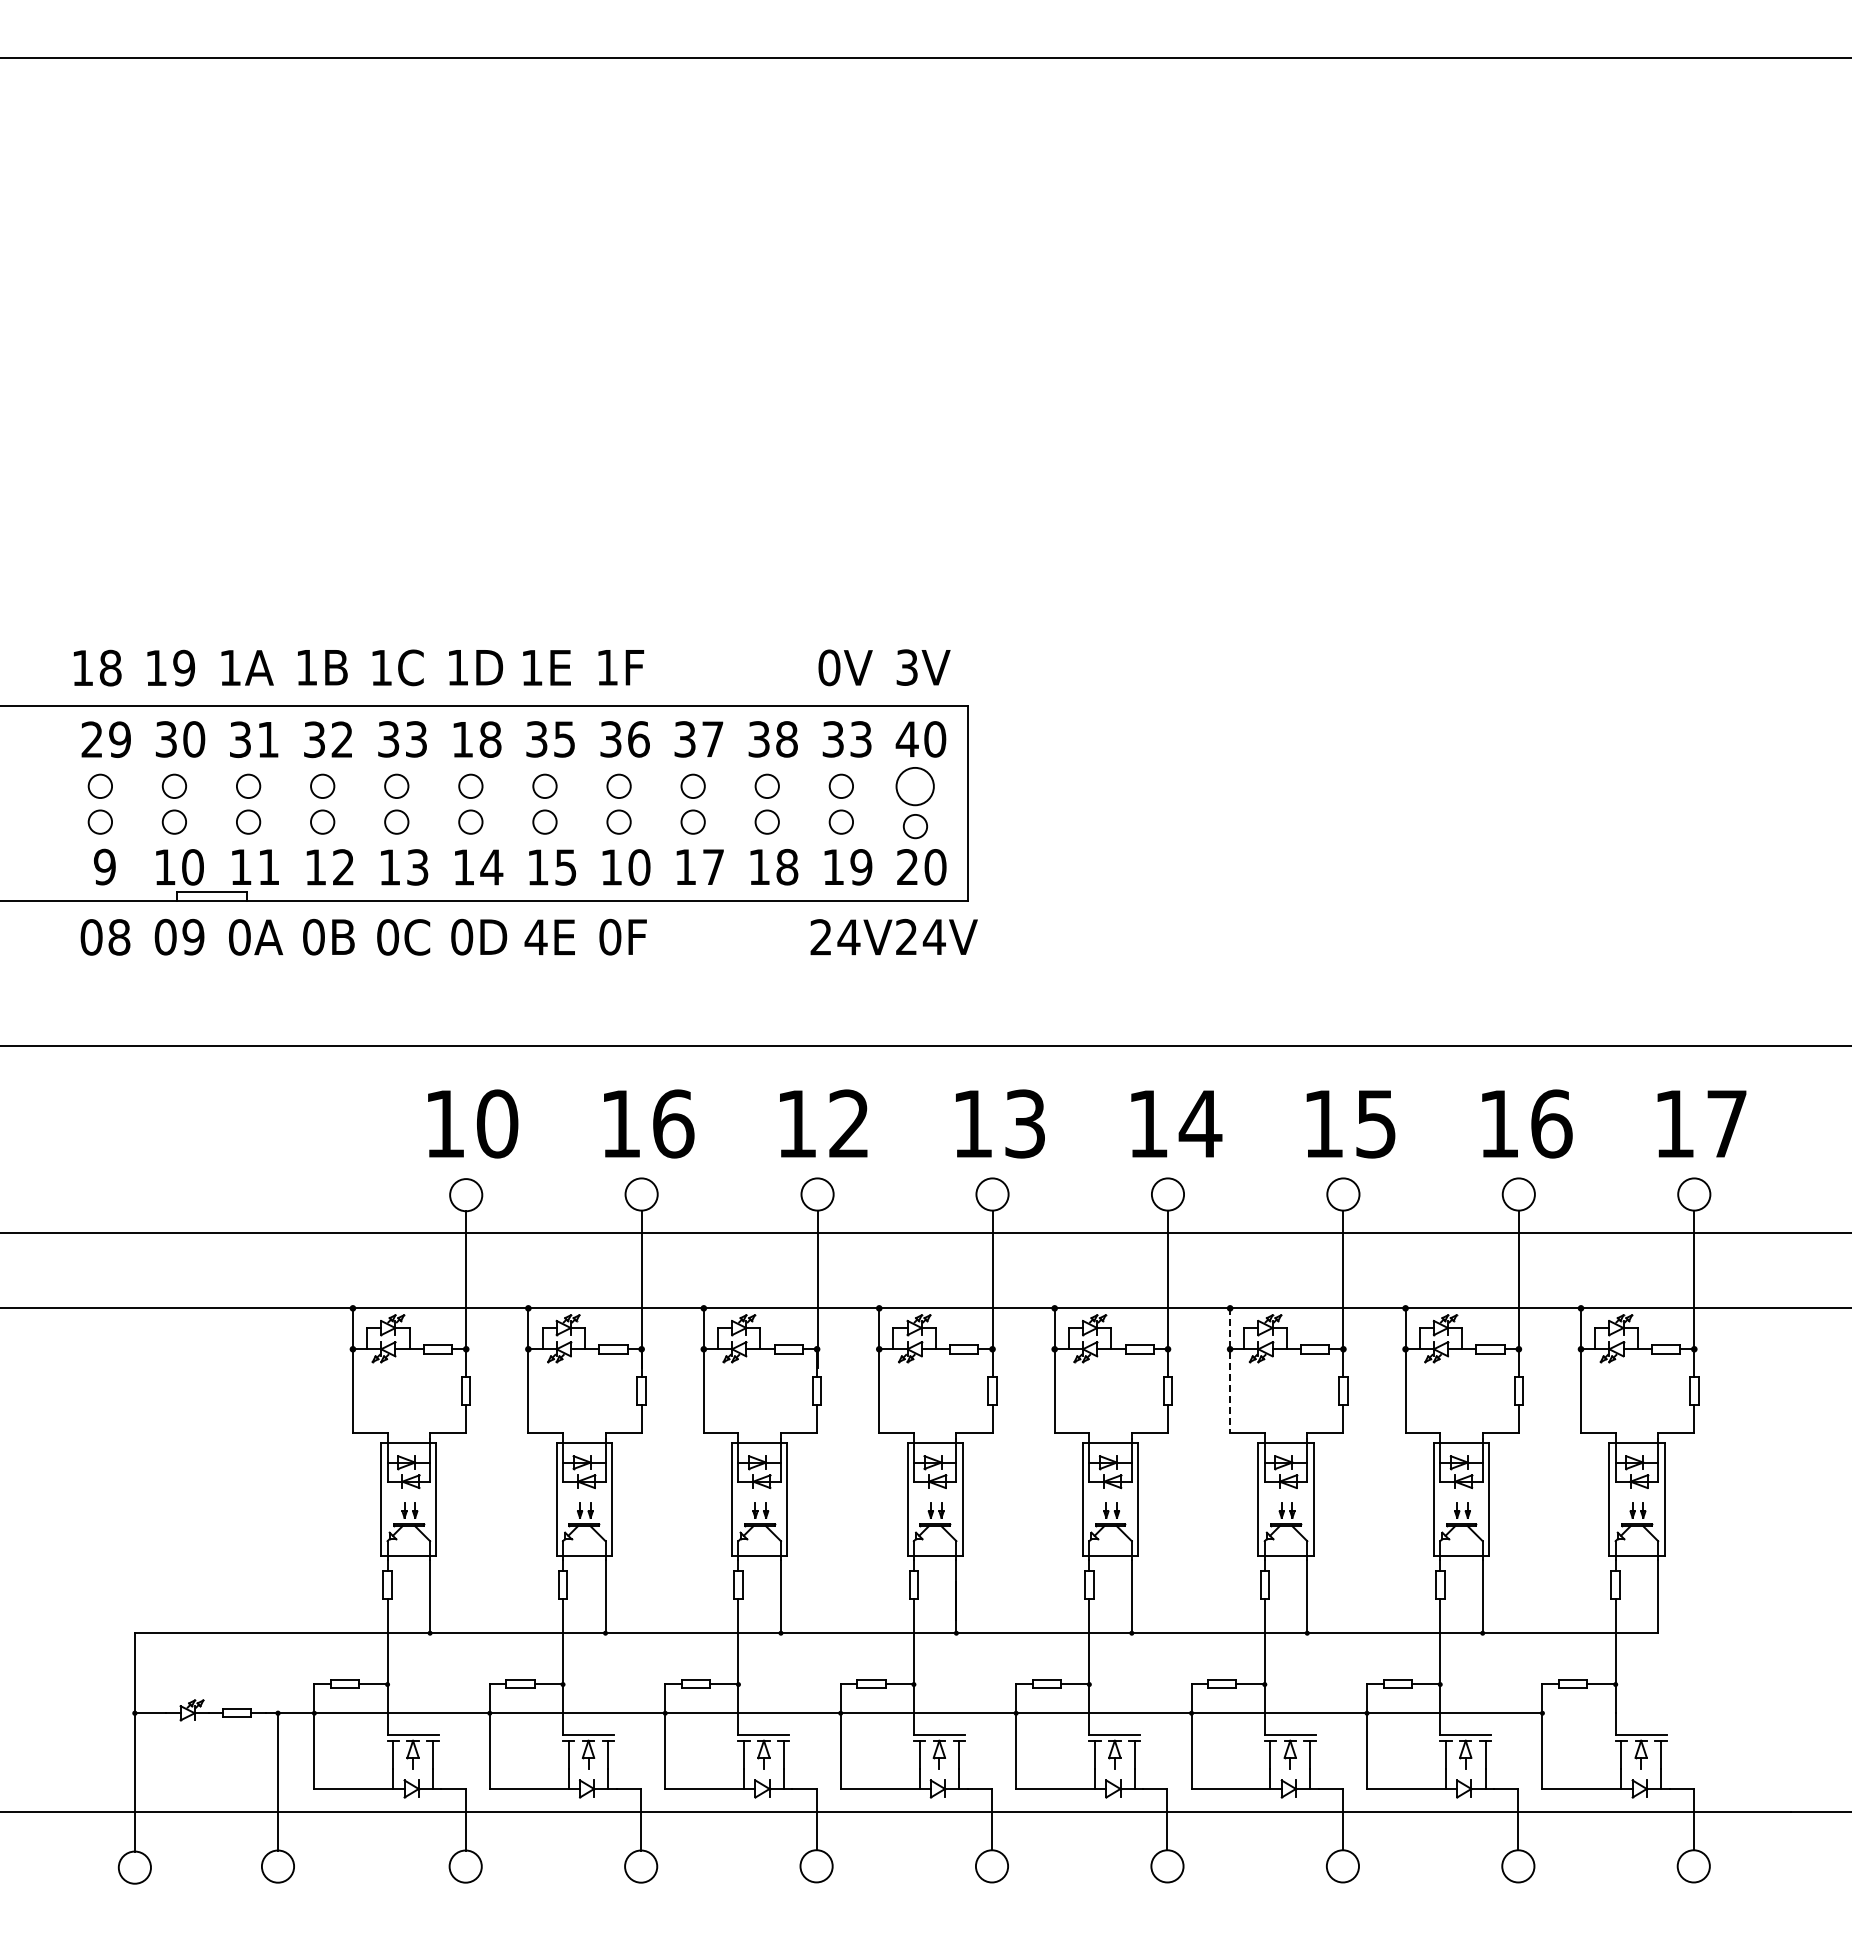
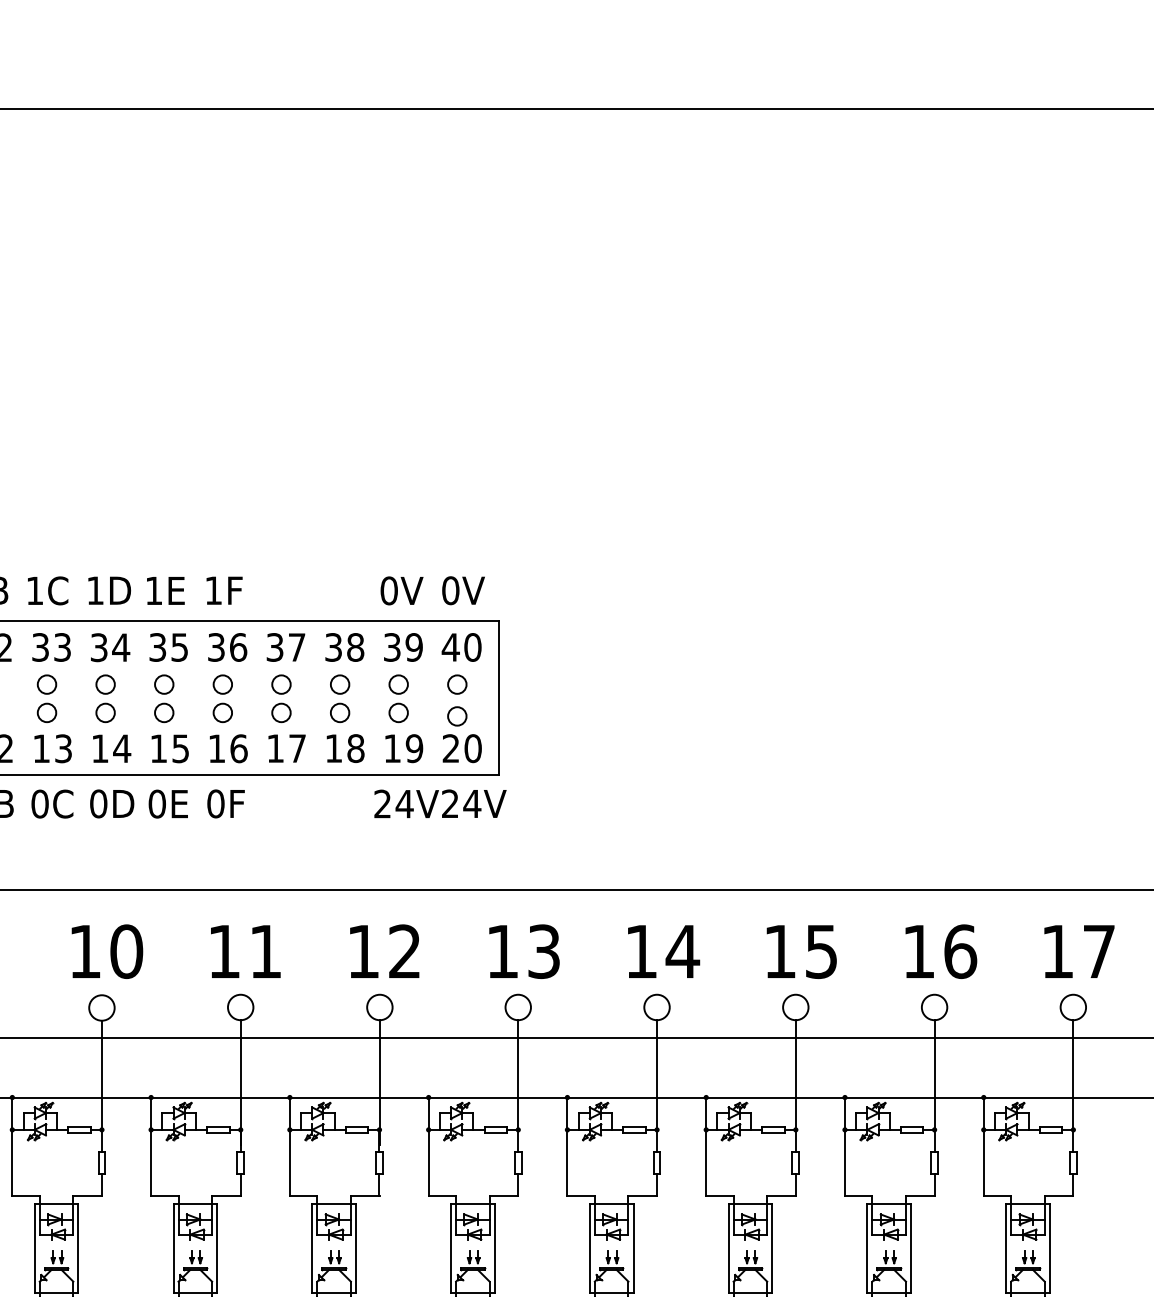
text: (907, 667) -> (451, 590), 3V -> 0V
text: (477, 739) -> (110, 647), 18 -> 34
text: (860, 739) -> (413, 647), 33 -> 39
circle: (915, 785) -> (457, 683), size x0.62
text: (639, 867) -> (239, 748), 10 -> 16
text: (535, 937) -> (156, 804), 4E -> 0E
text: (673, 1123) -> (265, 951), 16 -> 11
line: (1230, 1371) -> (706, 1147), dashed -> solid

